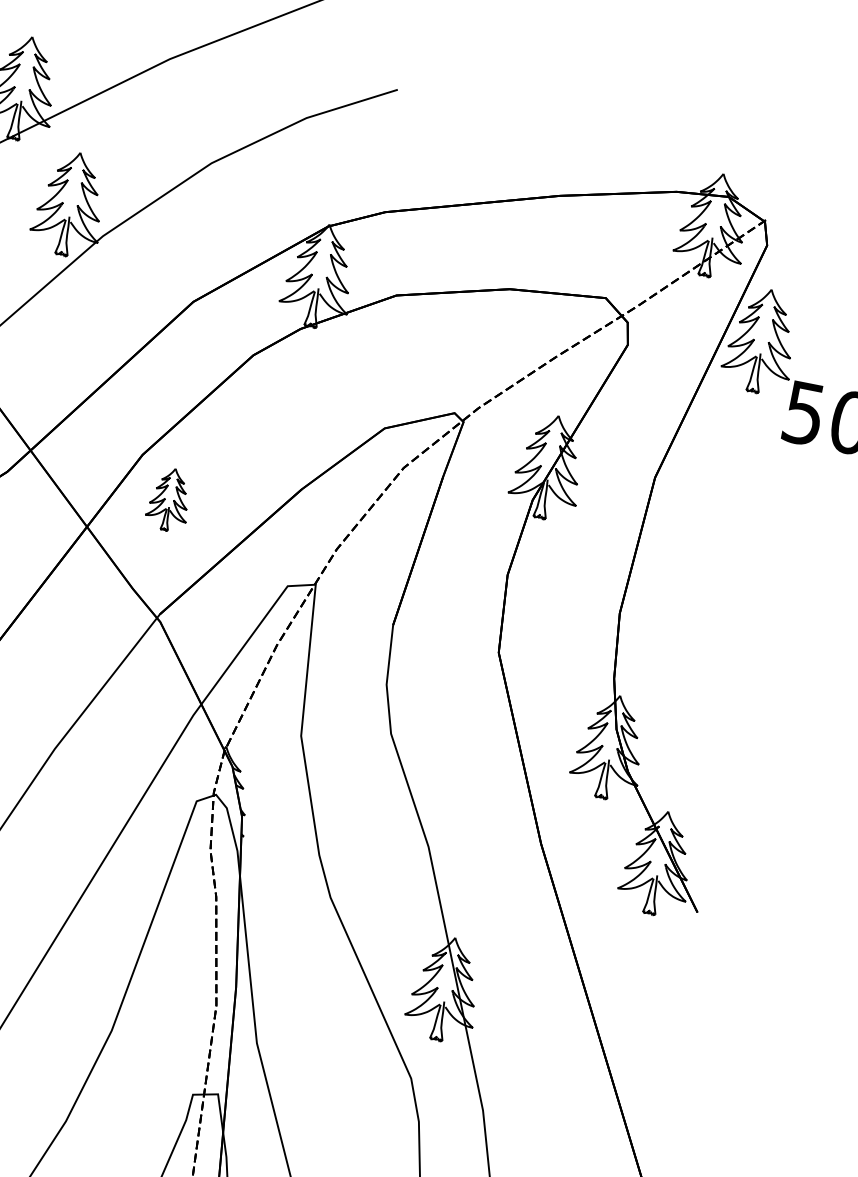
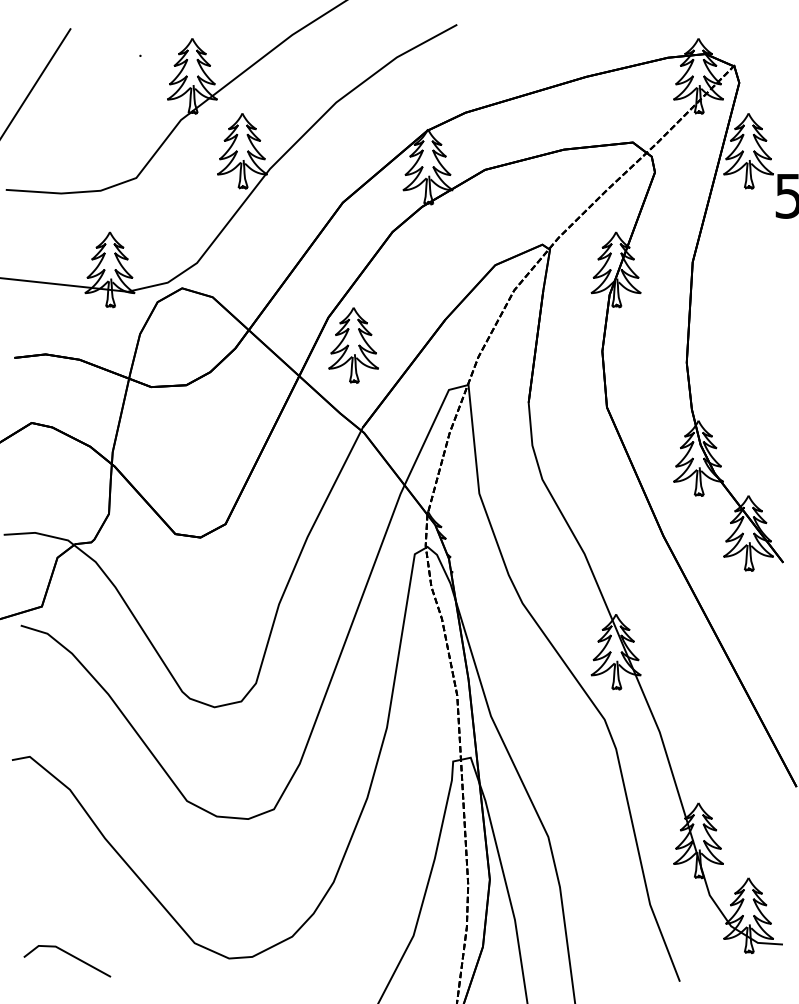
part: (169, 499) -> (353, 345), size x1.67

